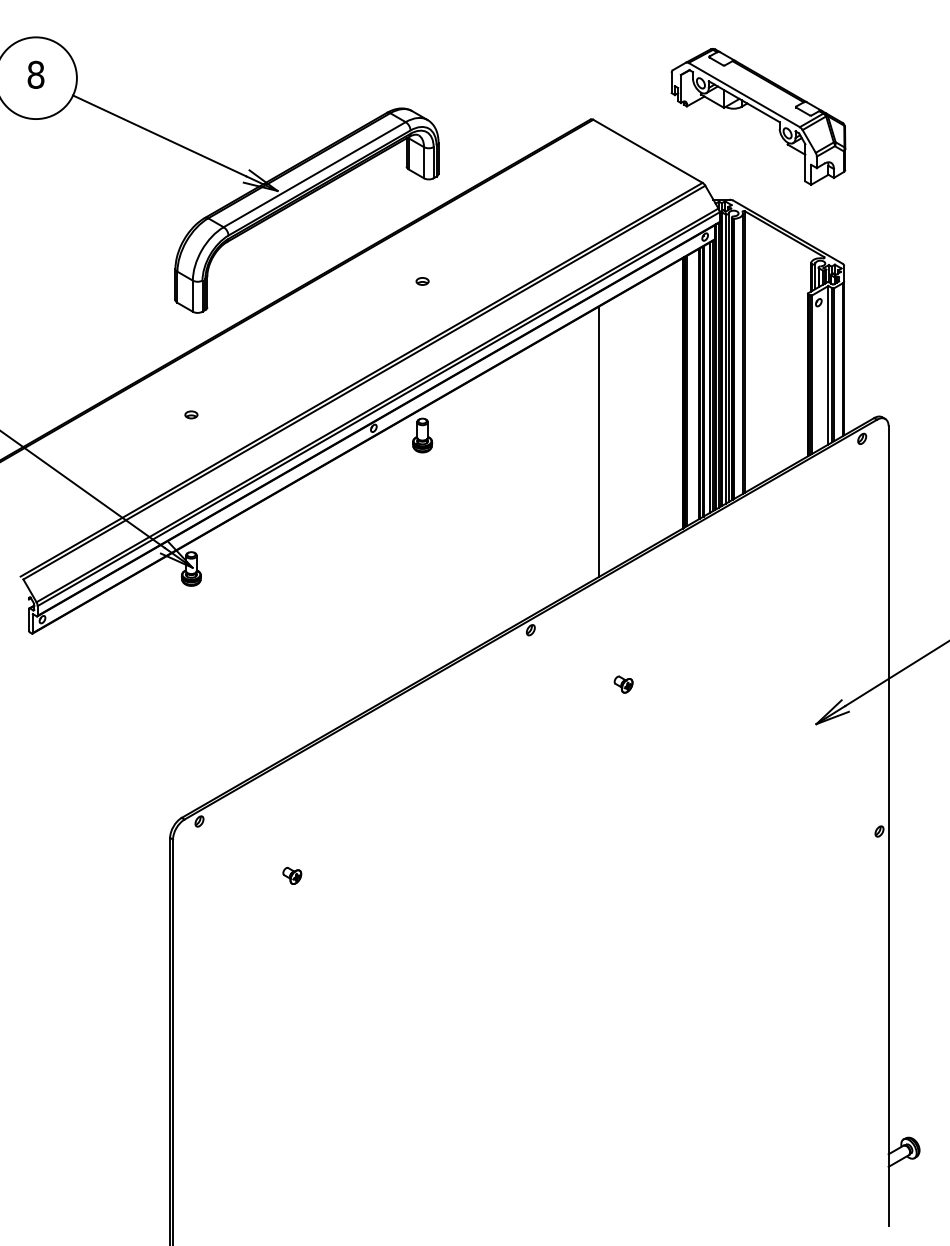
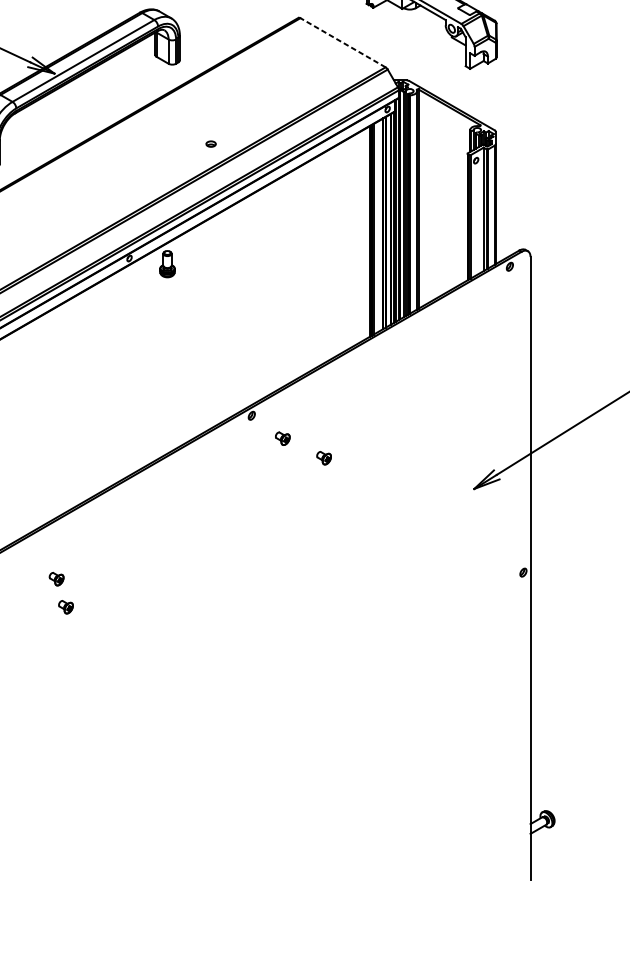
line: (647, 151) -> (342, 42), solid -> dashed
part: (422, 281) -> (211, 144), moved
line: (599, 441) -> (305, 268), removed
part: (570, 659) -> (282, 438), added
part: (280, 839) -> (56, 578), added

